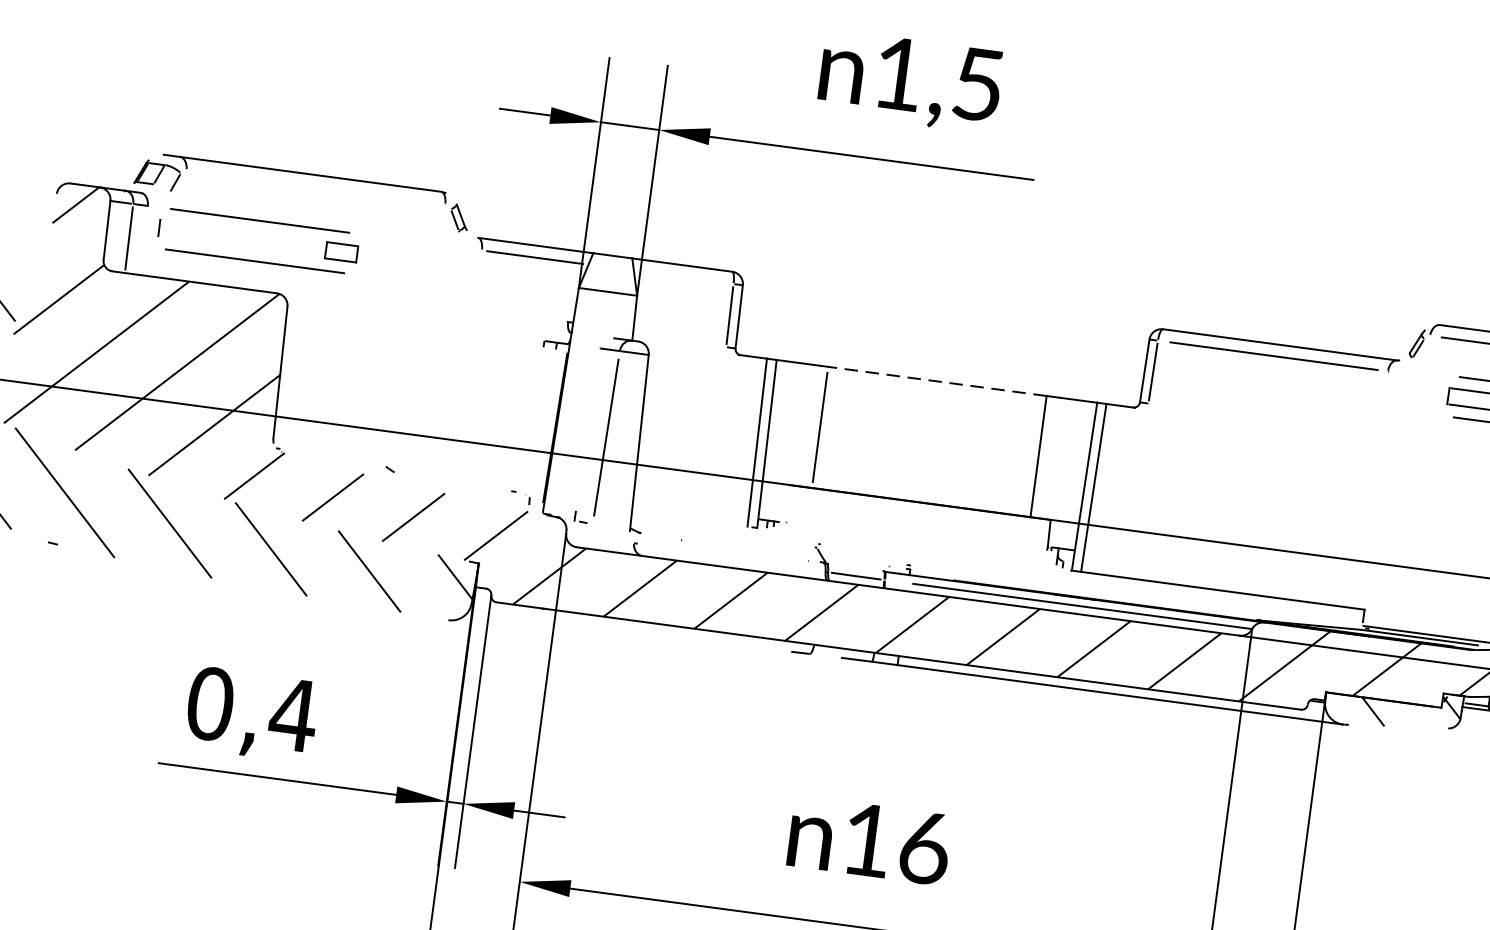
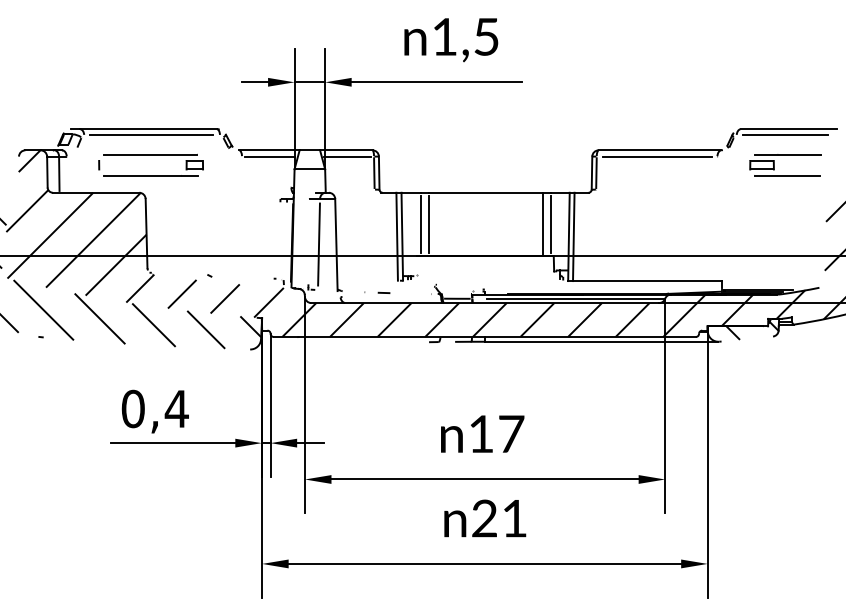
line: (314, 187) -> (151, 135), added
part: (259, 222) -> (150, 155), moved
line: (682, 277) -> (347, 156), added
line: (936, 380) -> (485, 192), dashed -> solid
line: (806, 425) -> (421, 224), added
line: (1052, 458) -> (550, 224), added
line: (717, 545) -> (383, 292), added
text: (925, 846) -> (511, 433), 16 -> 17

